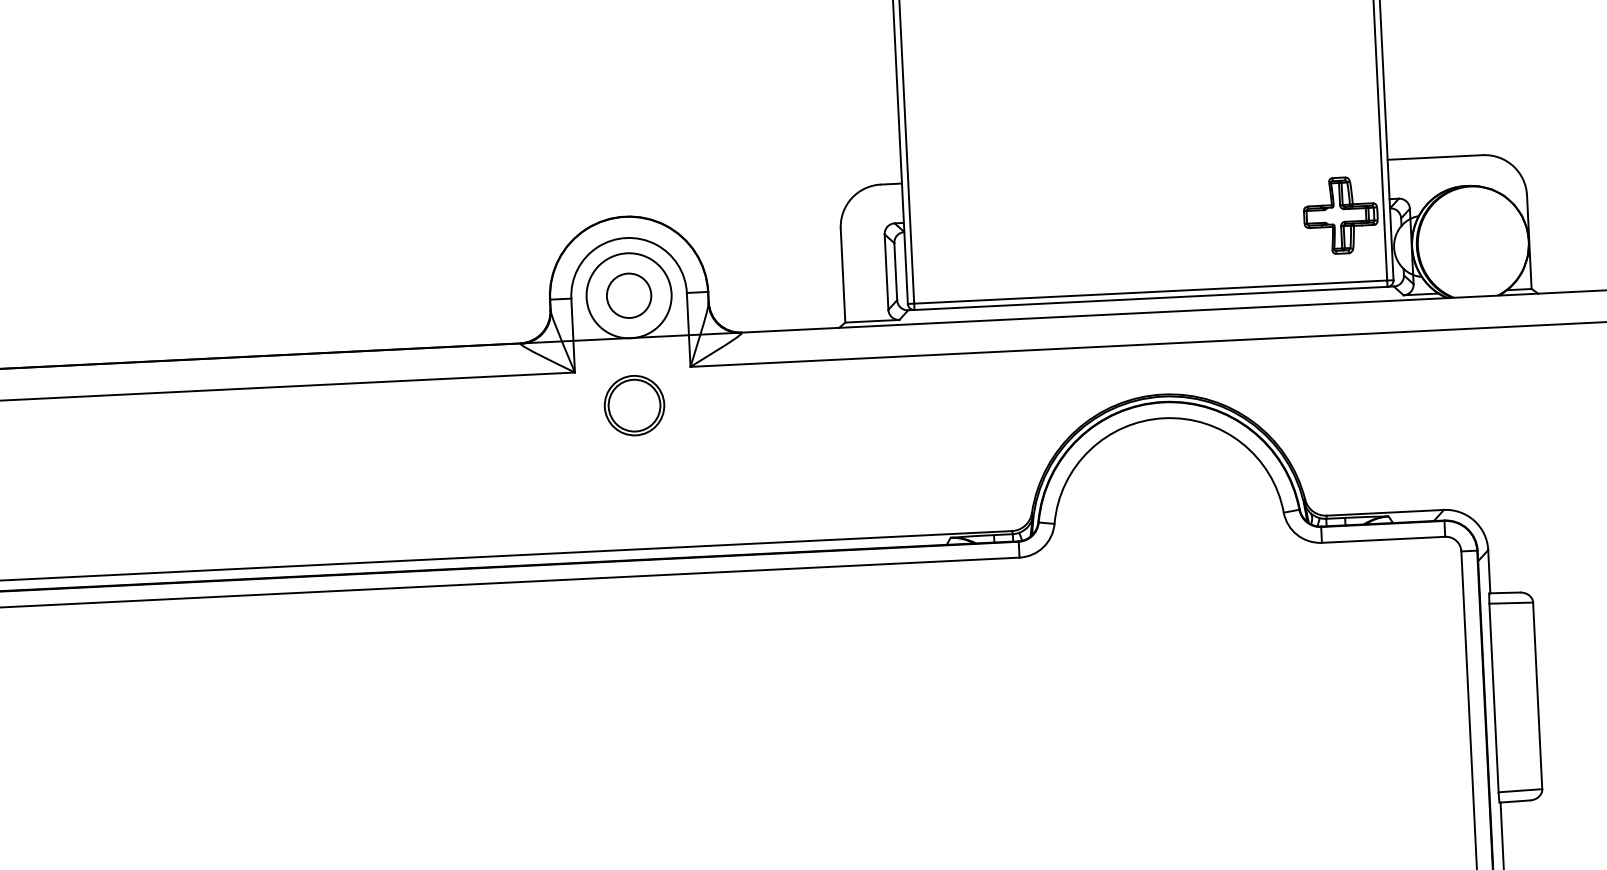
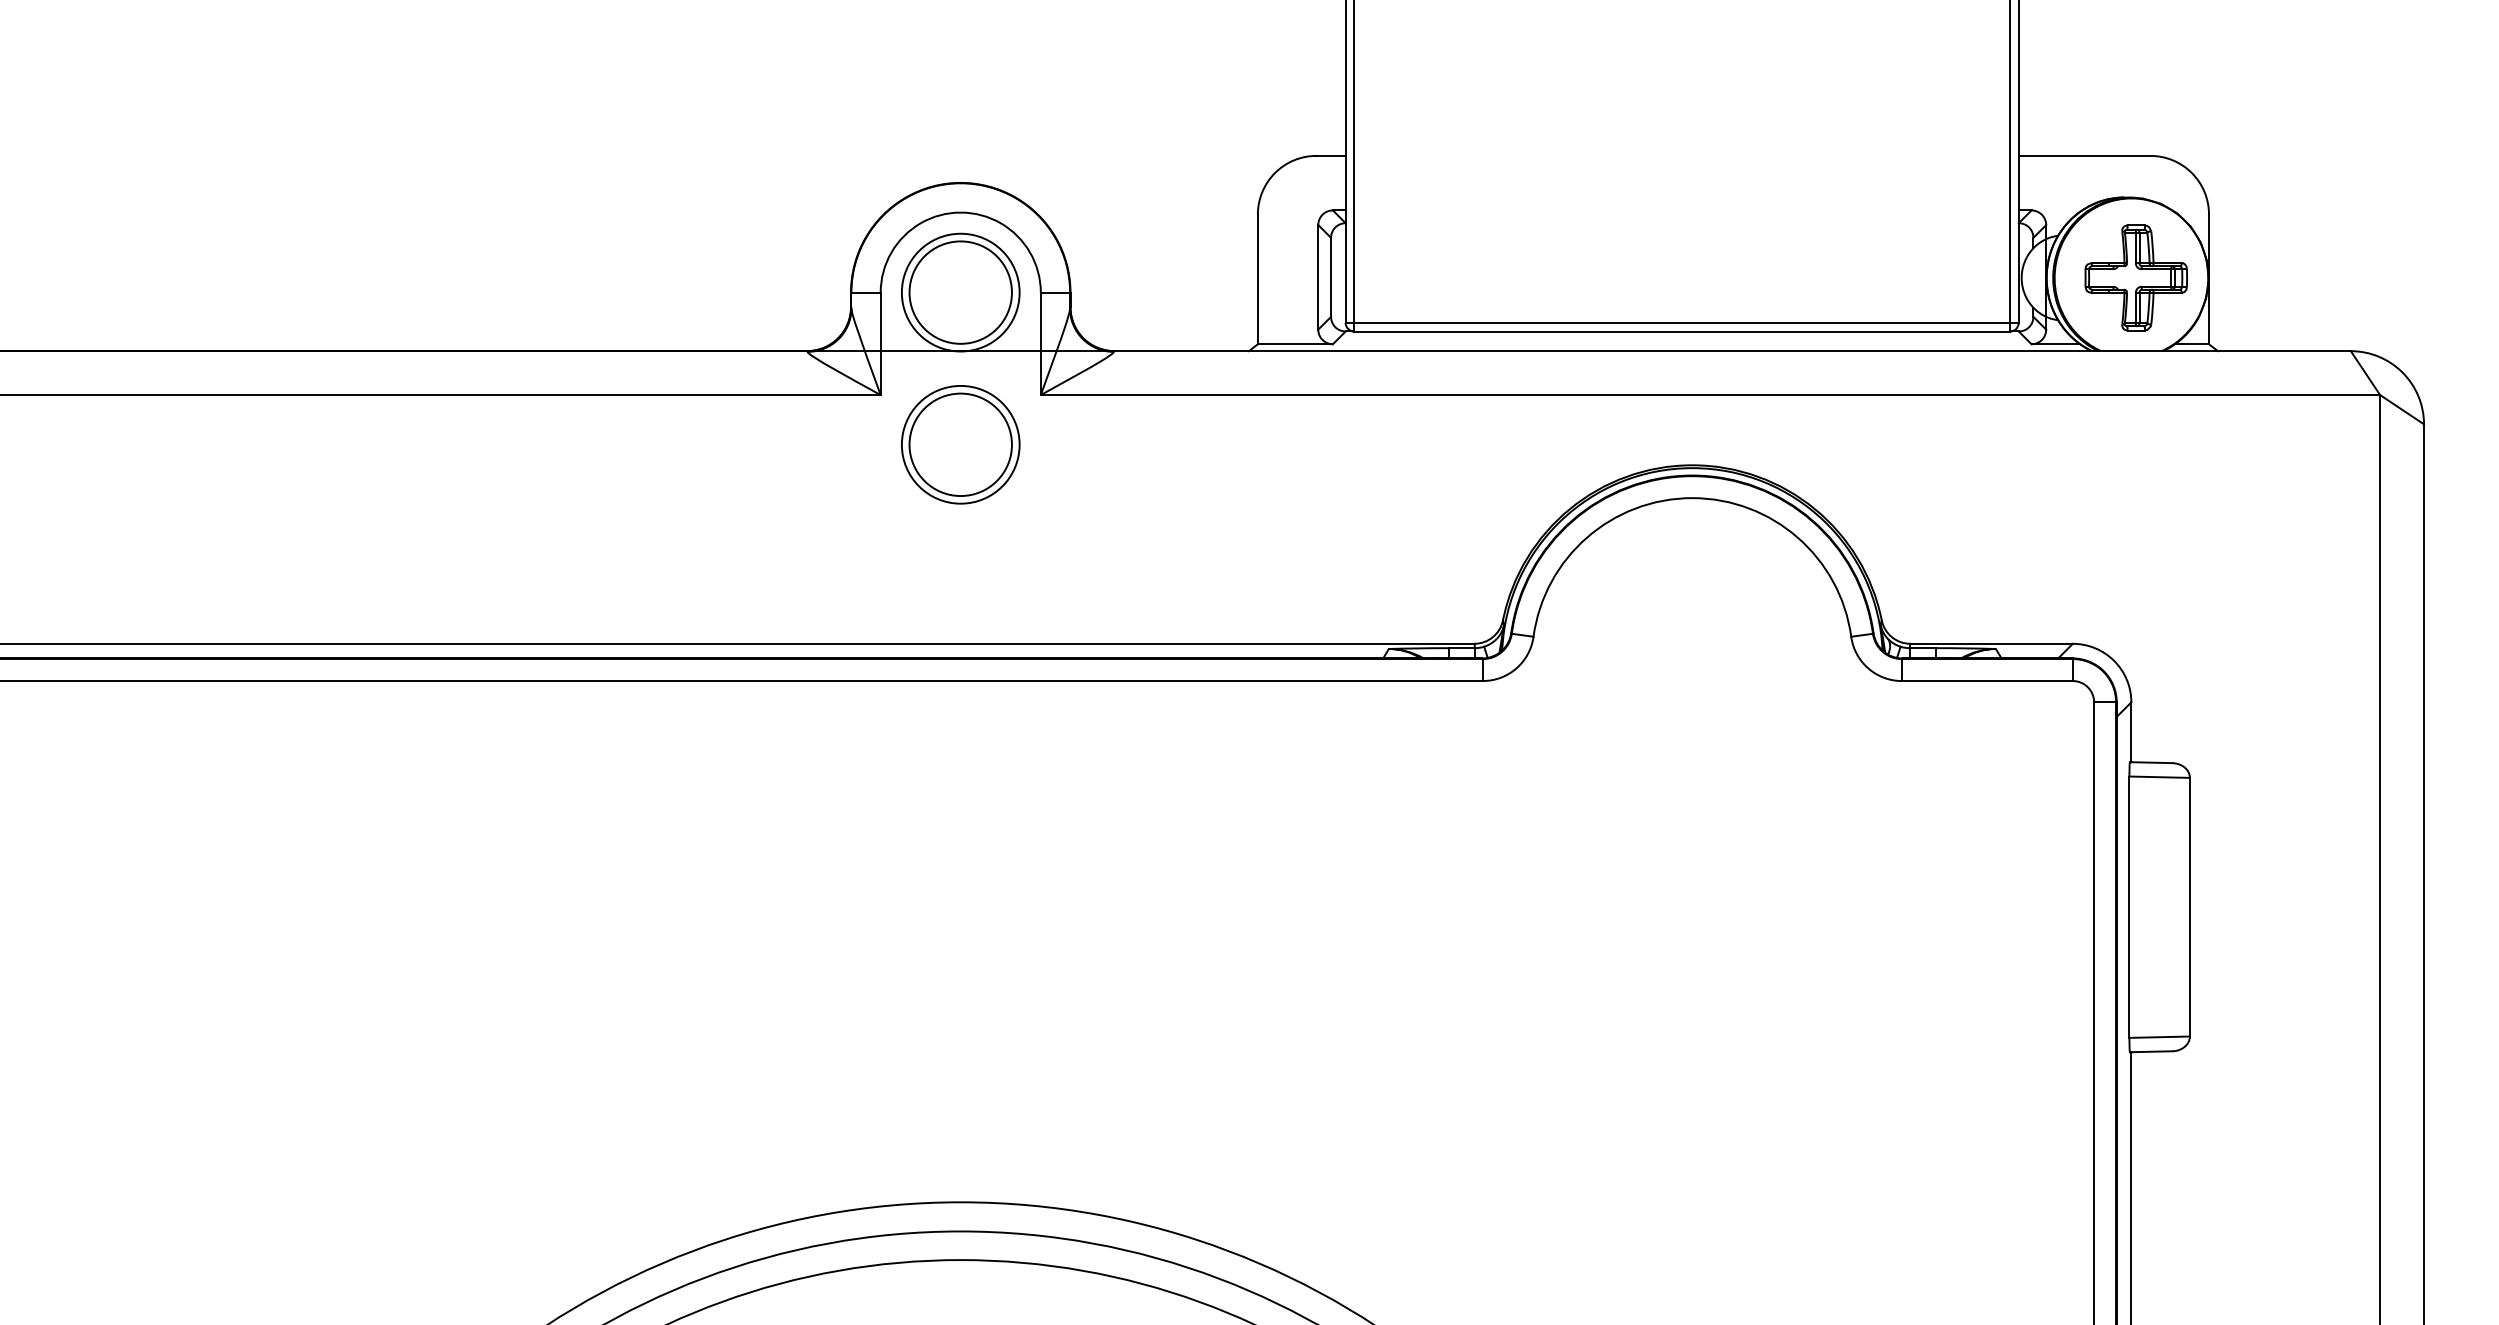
part: (1340, 215) -> (2135, 277), moved
circle: (628, 295) -> (960, 292), size x1.67
part: (634, 405) -> (960, 444), size x1.43

